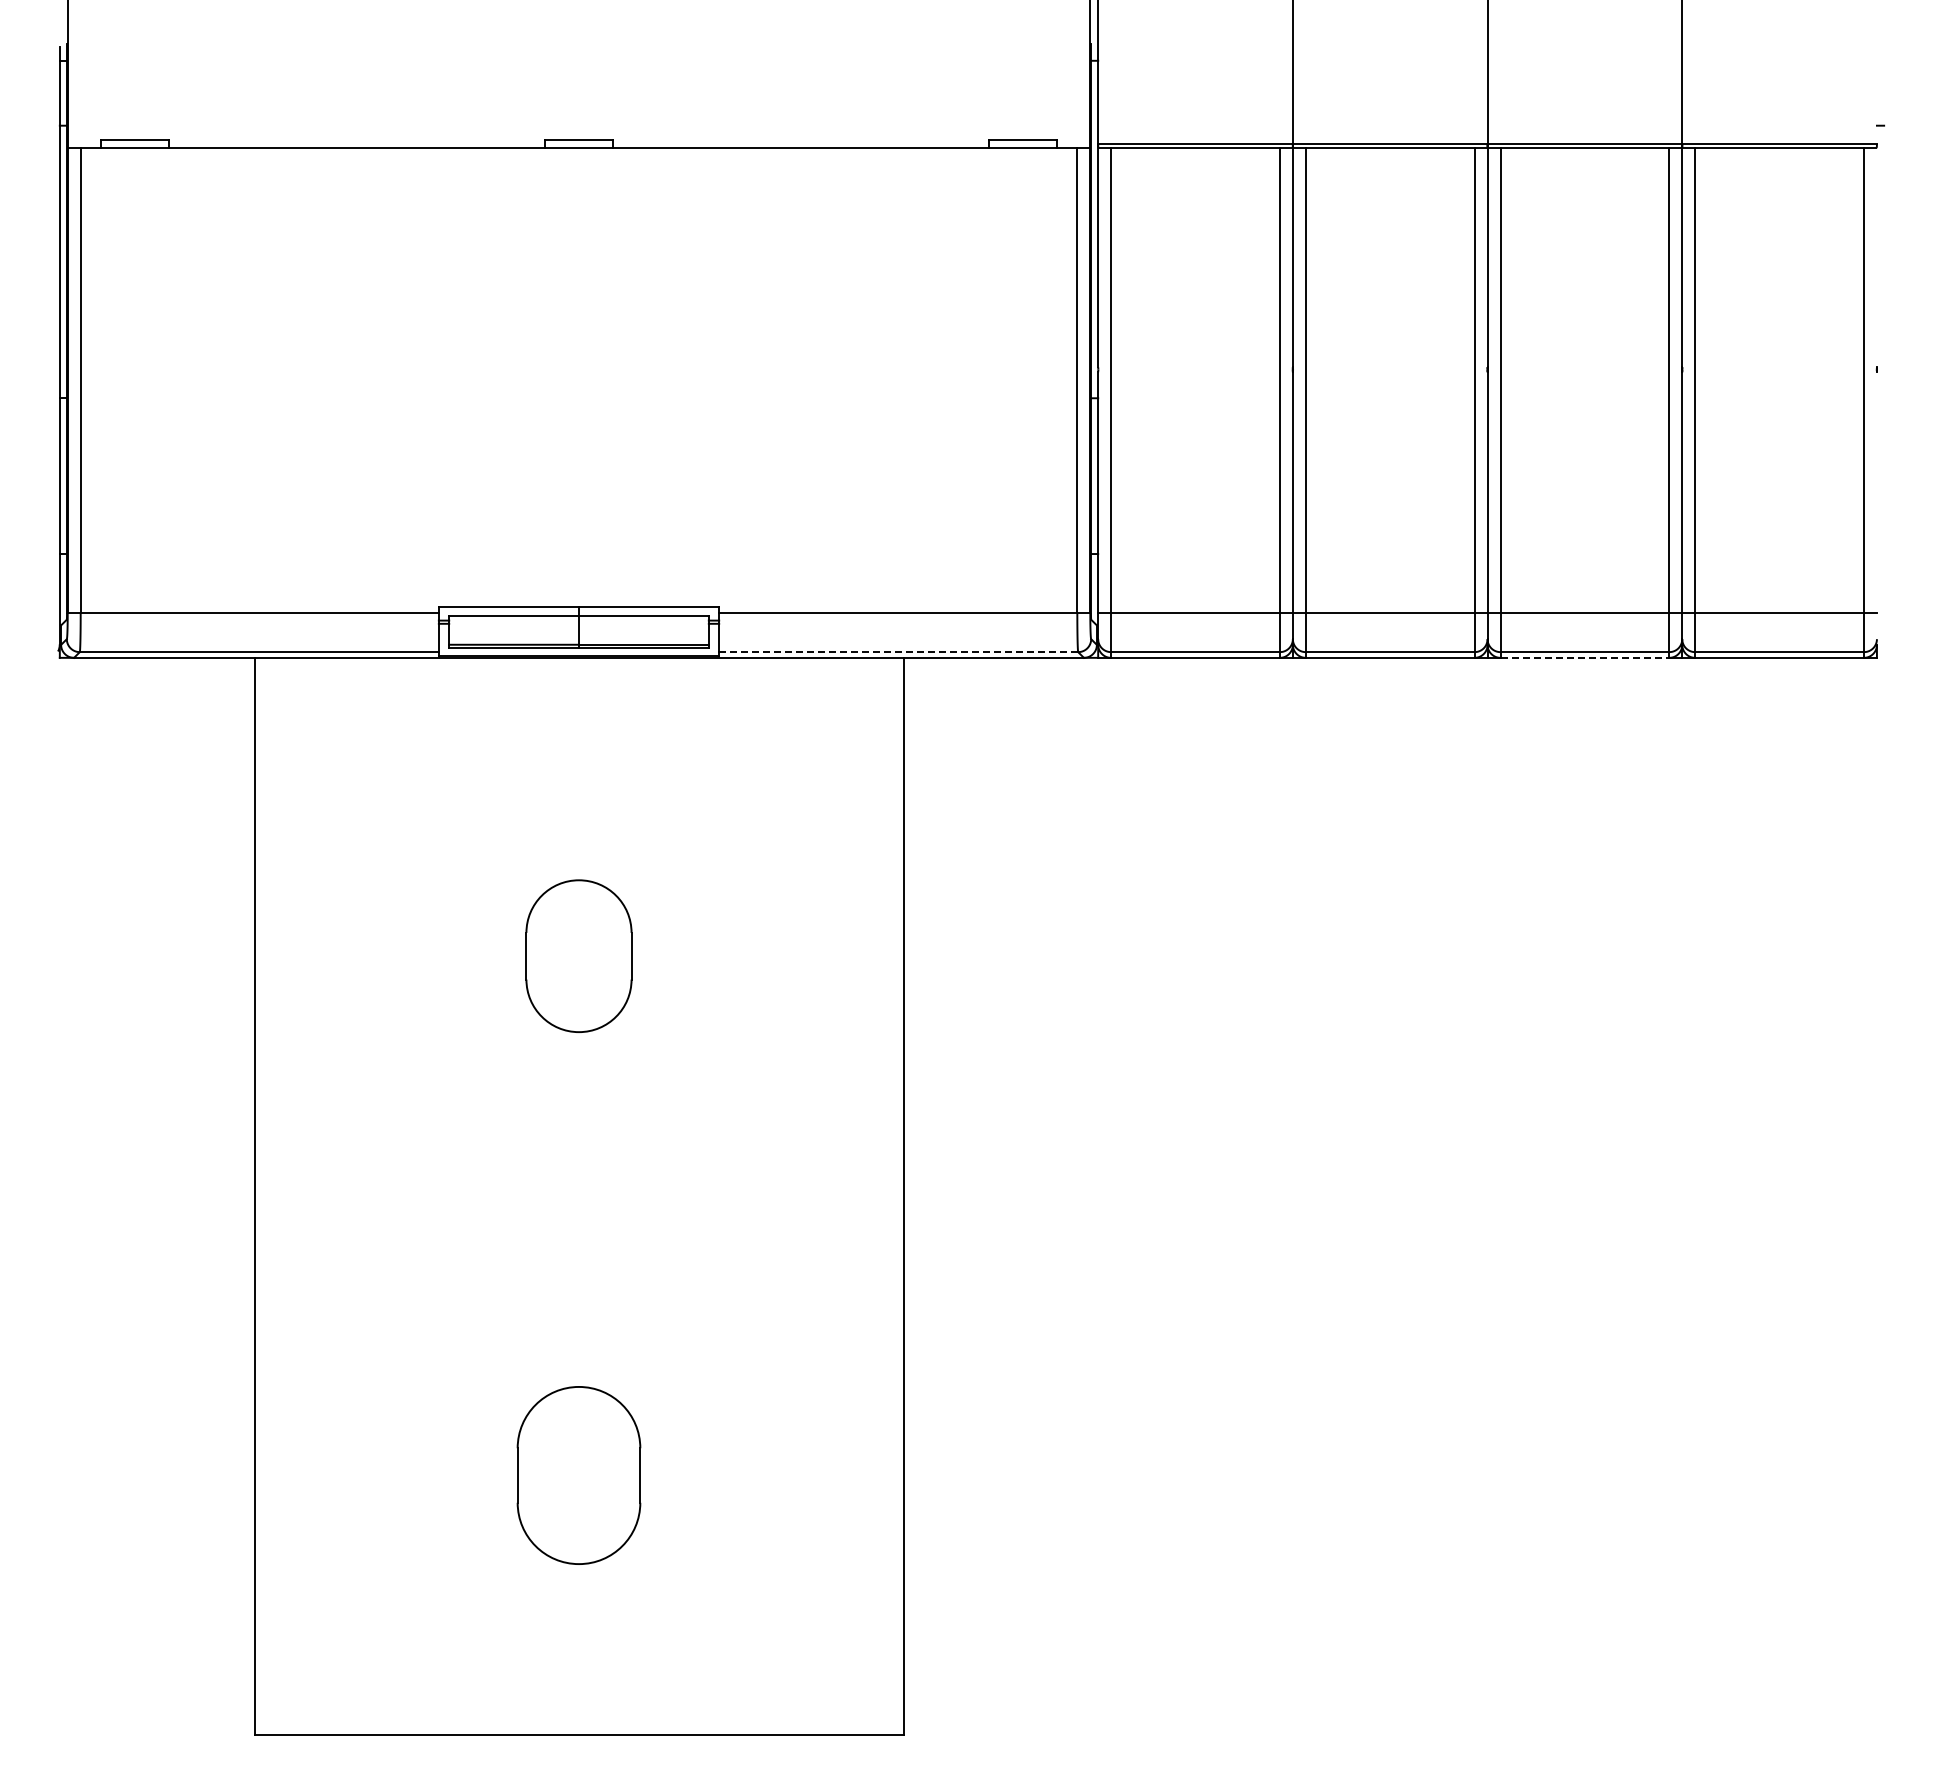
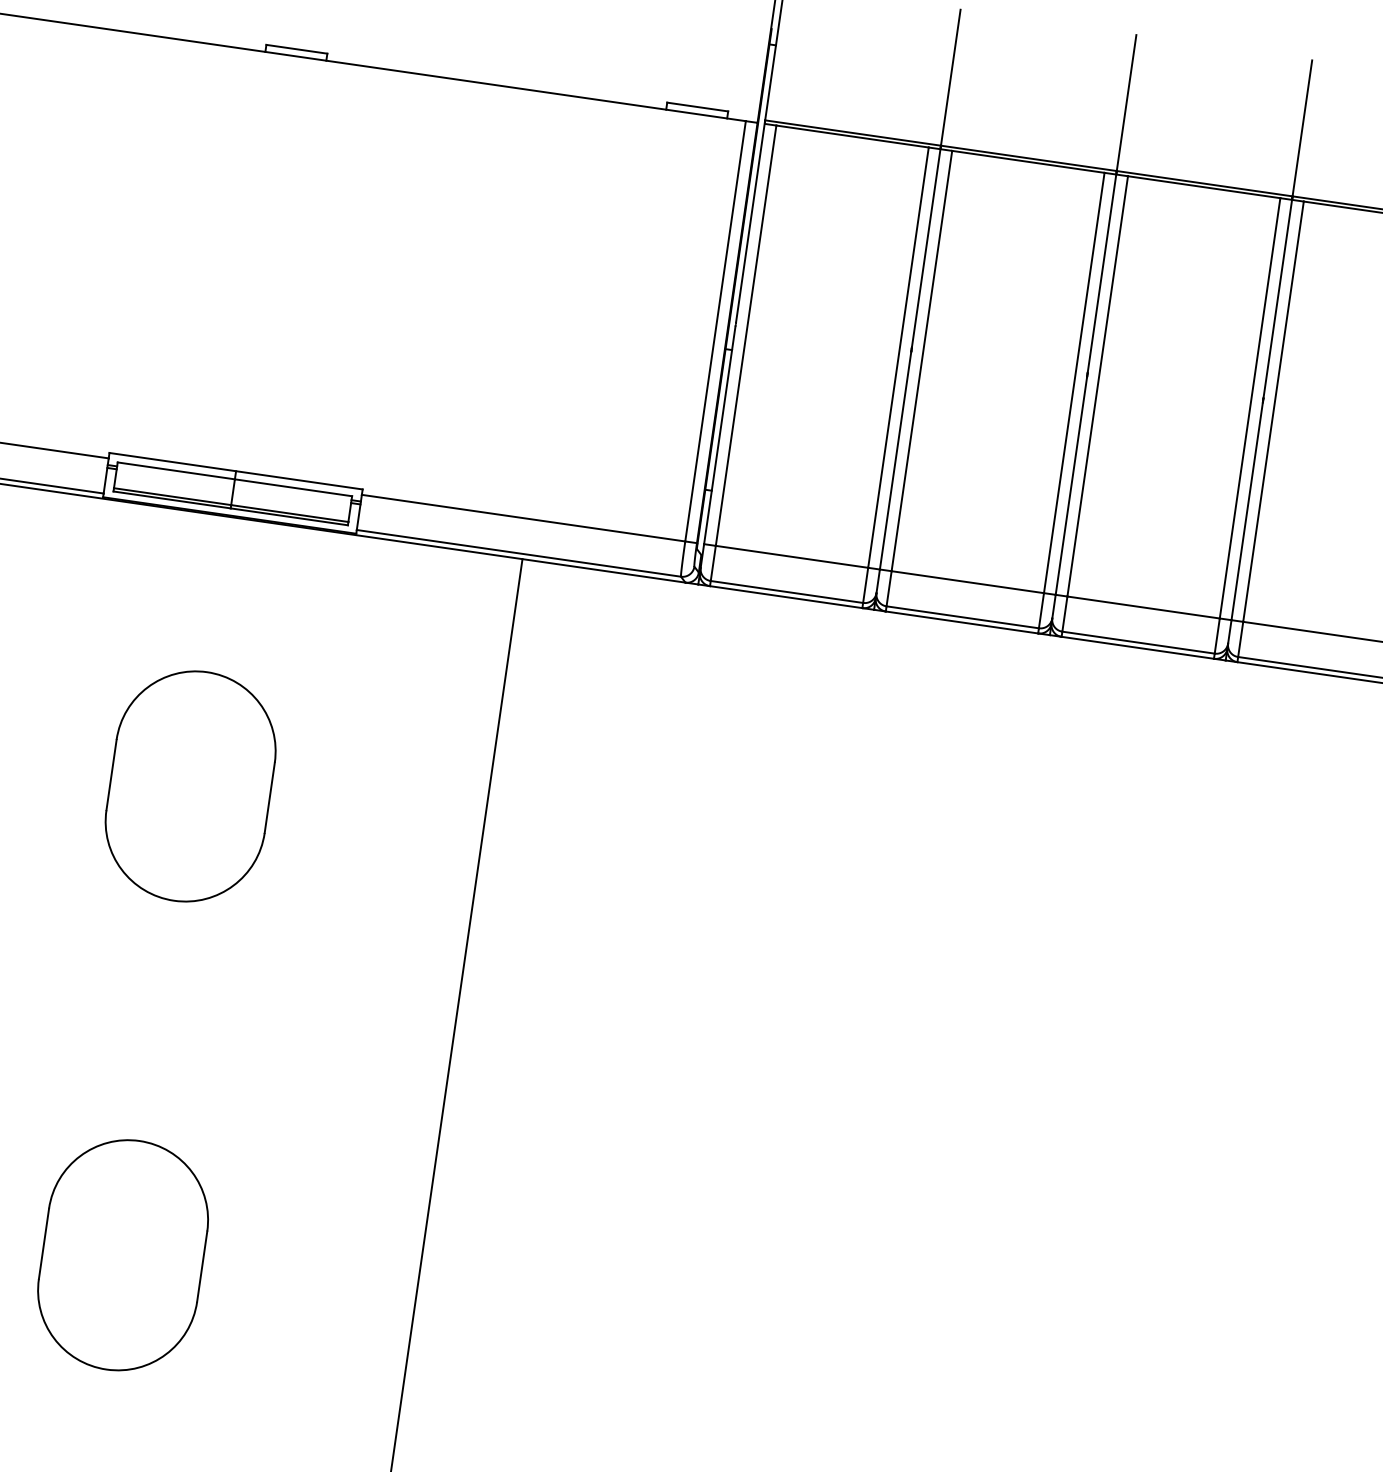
line: (898, 652) -> (518, 553), dashed -> solid
line: (1585, 657) -> (1138, 647), dashed -> solid
part: (578, 955) -> (190, 785), size x1.67
part: (578, 1475) -> (122, 1255), size x1.43

